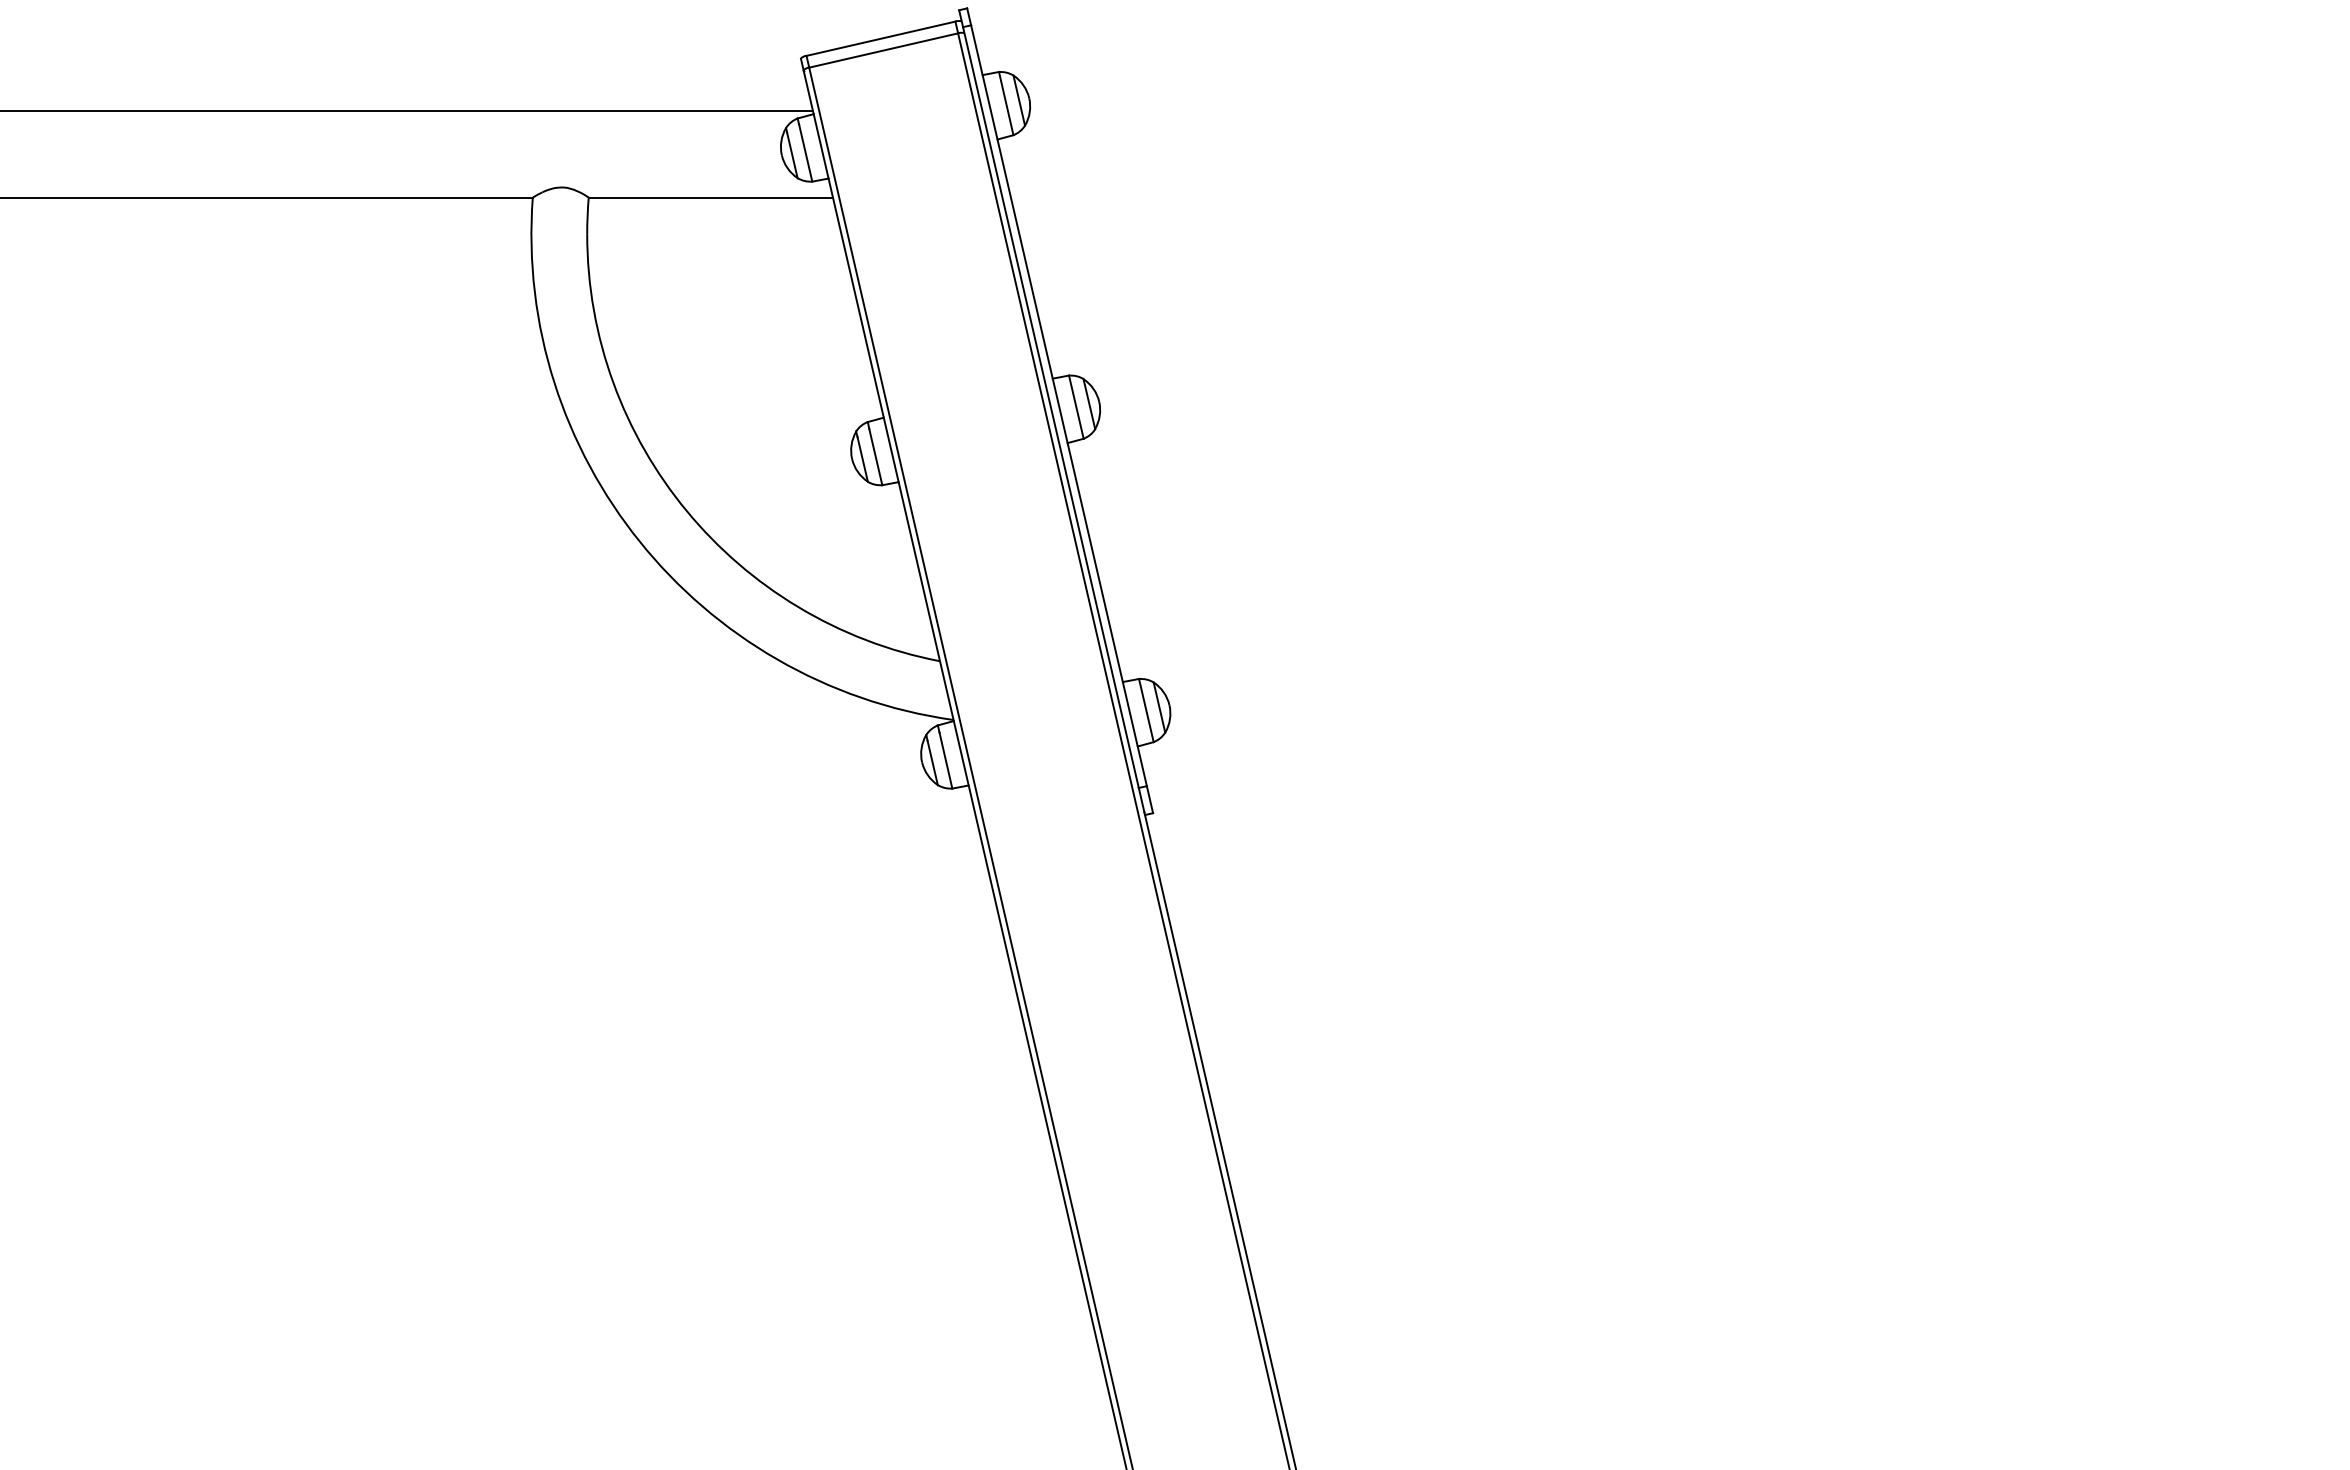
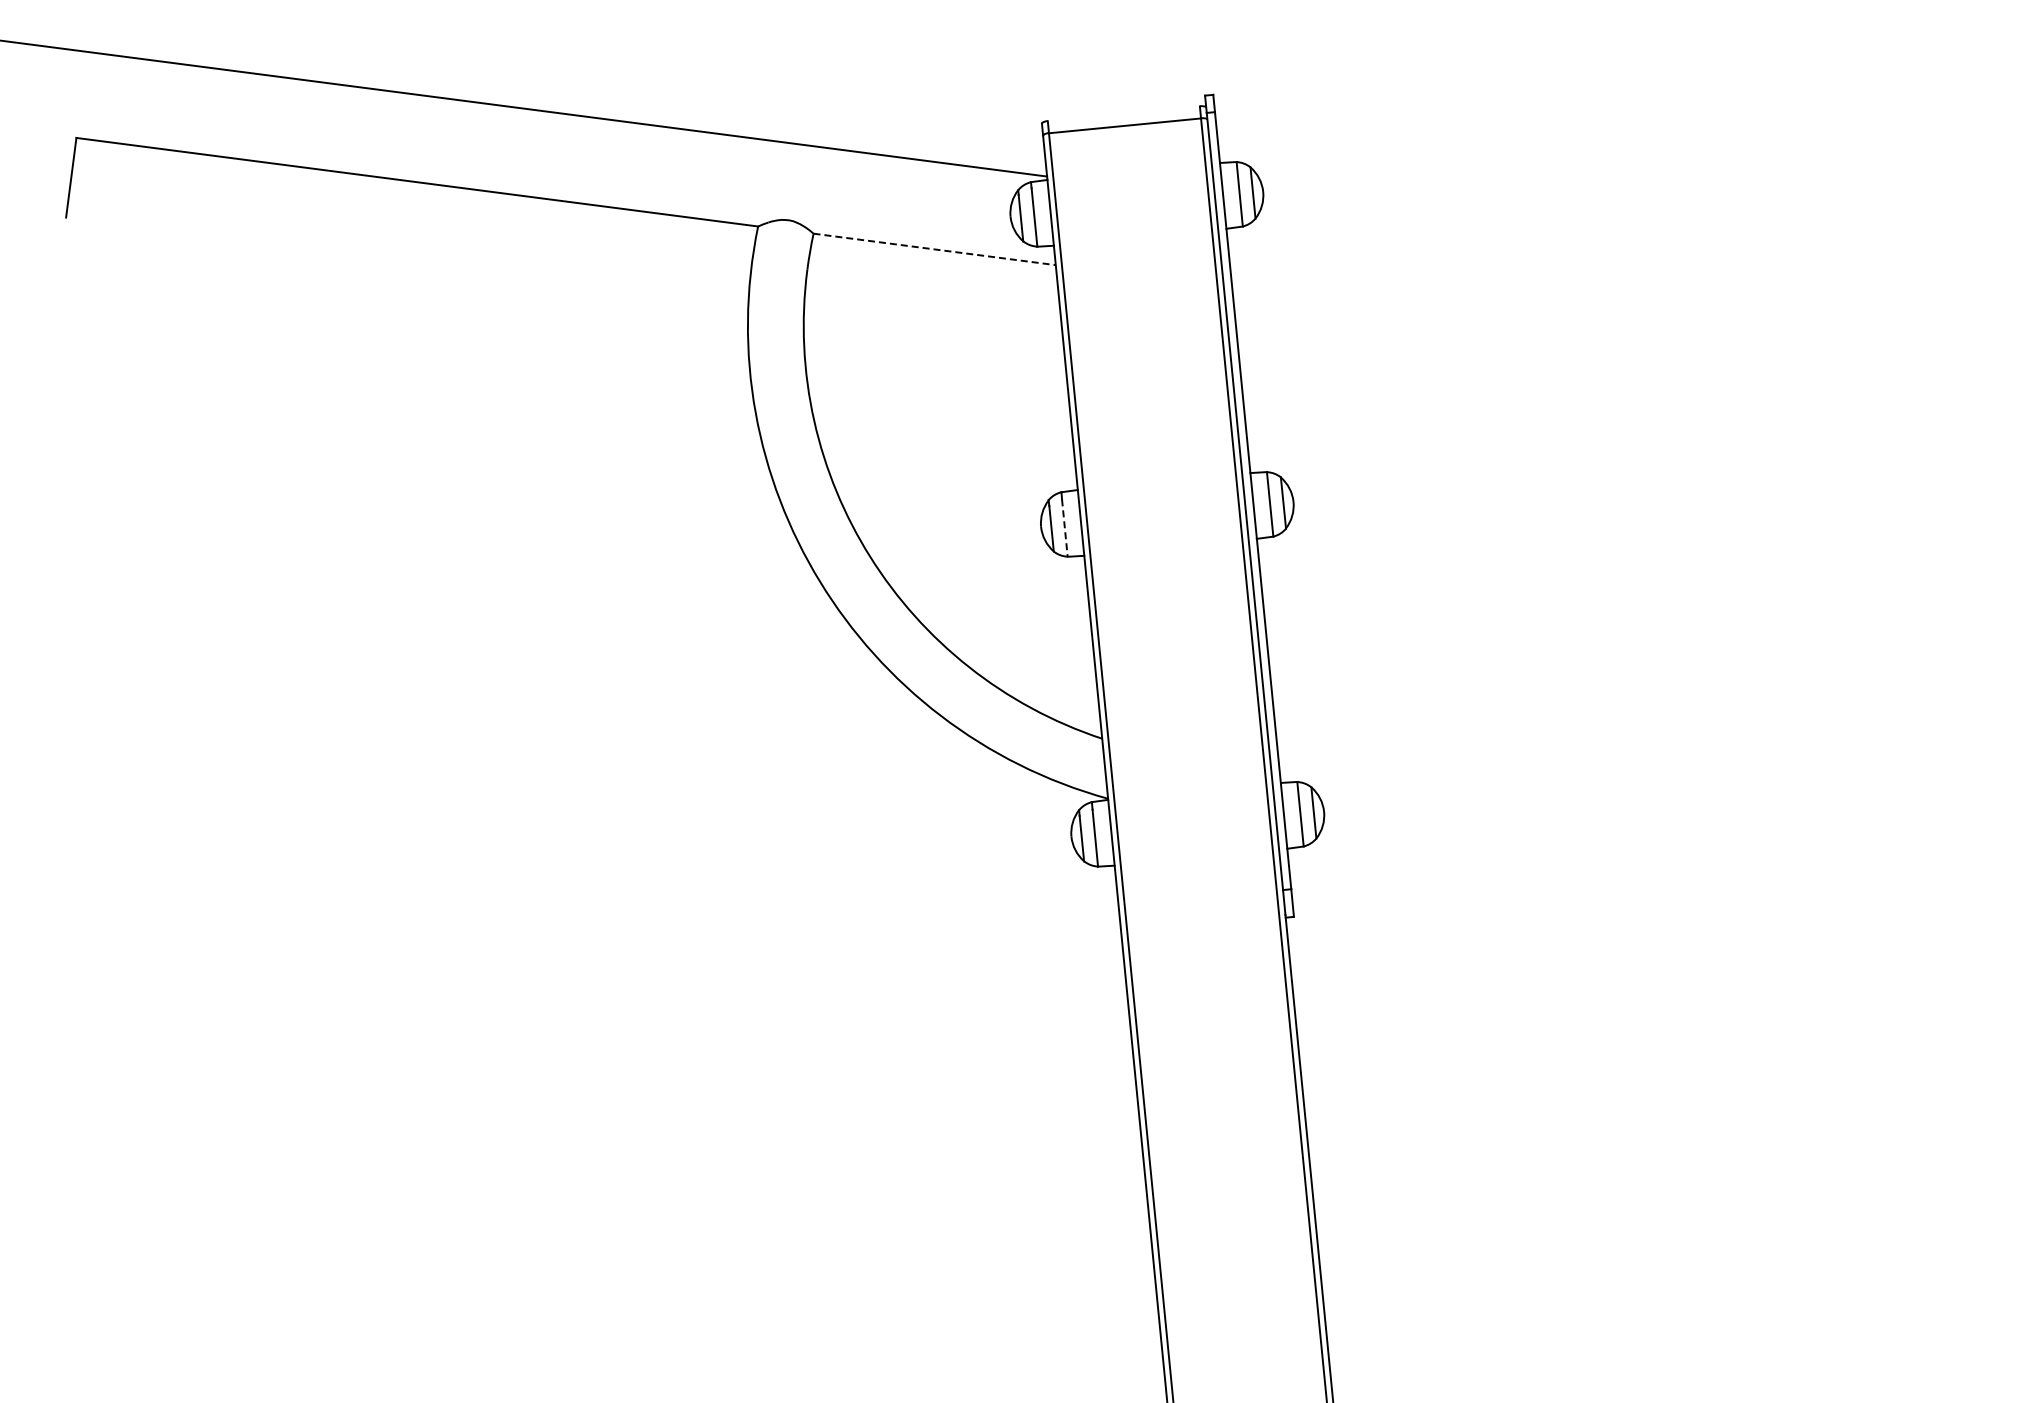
line: (880, 38) -> (1123, 113), removed
line: (711, 197) -> (935, 249), solid -> dashed
line: (875, 457) -> (1064, 528), solid -> dashed

